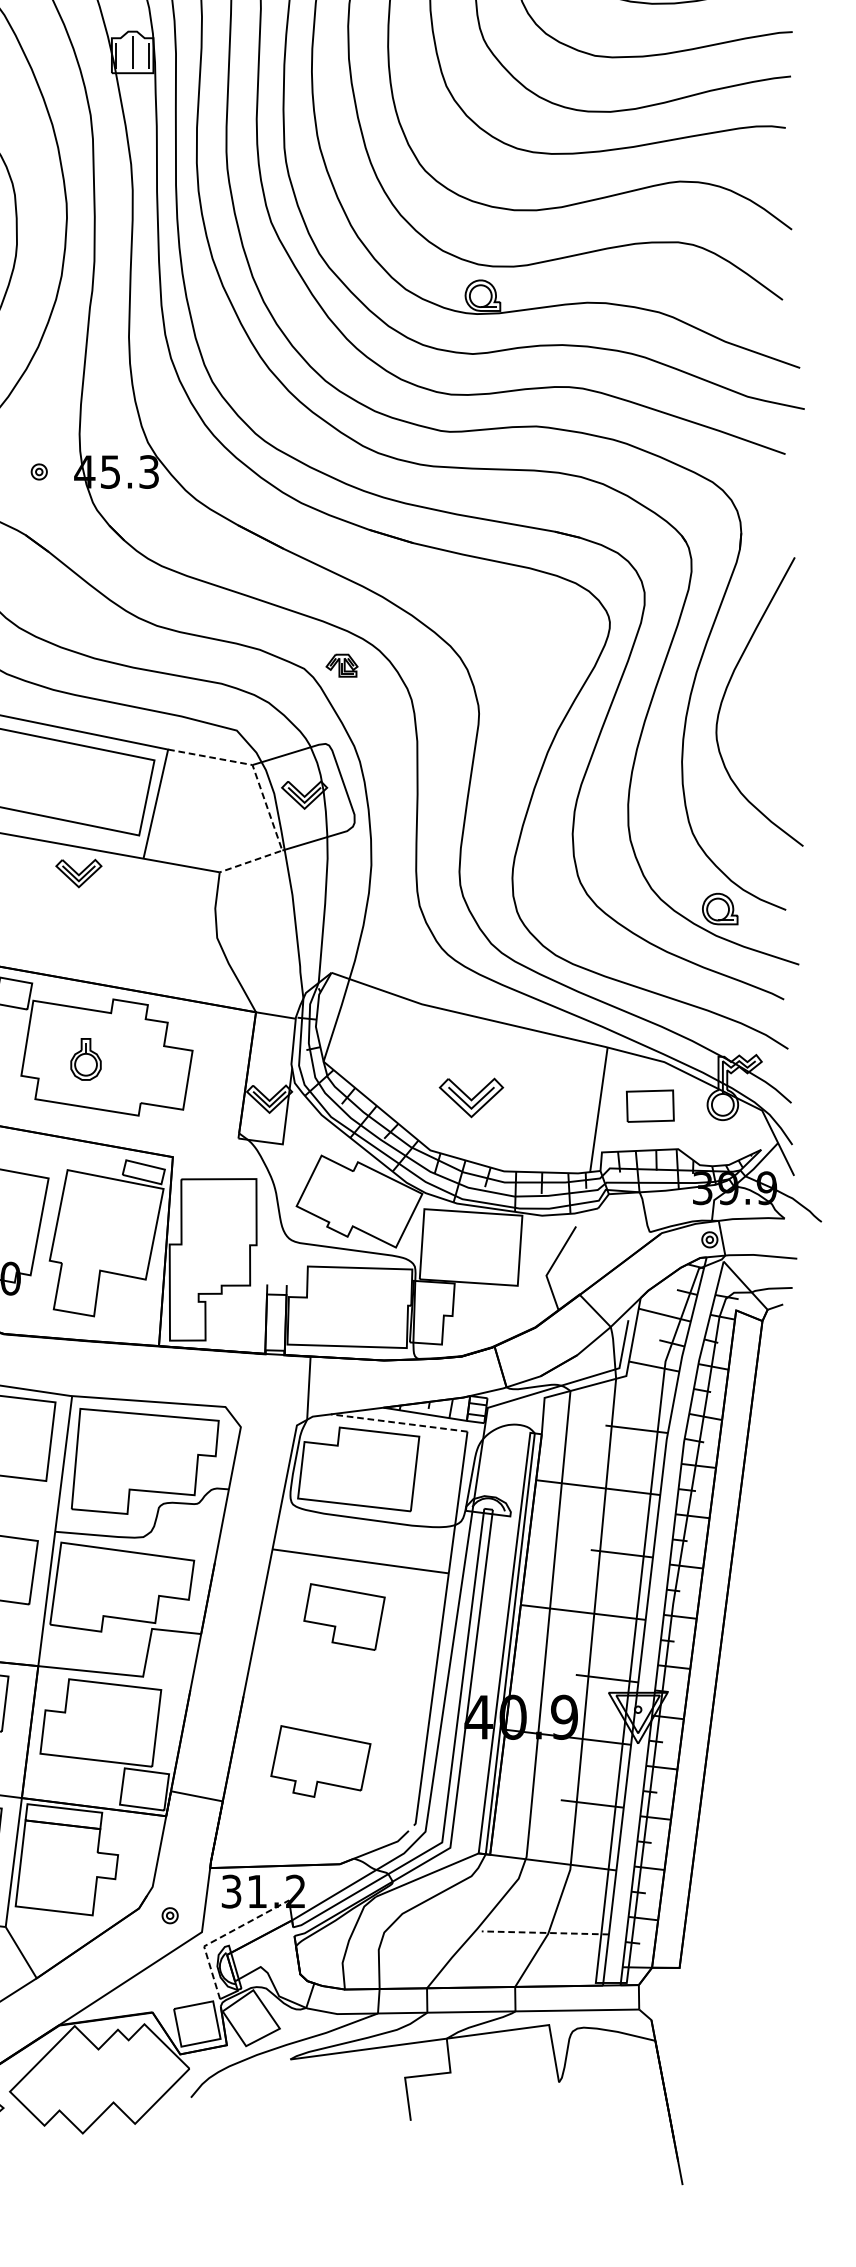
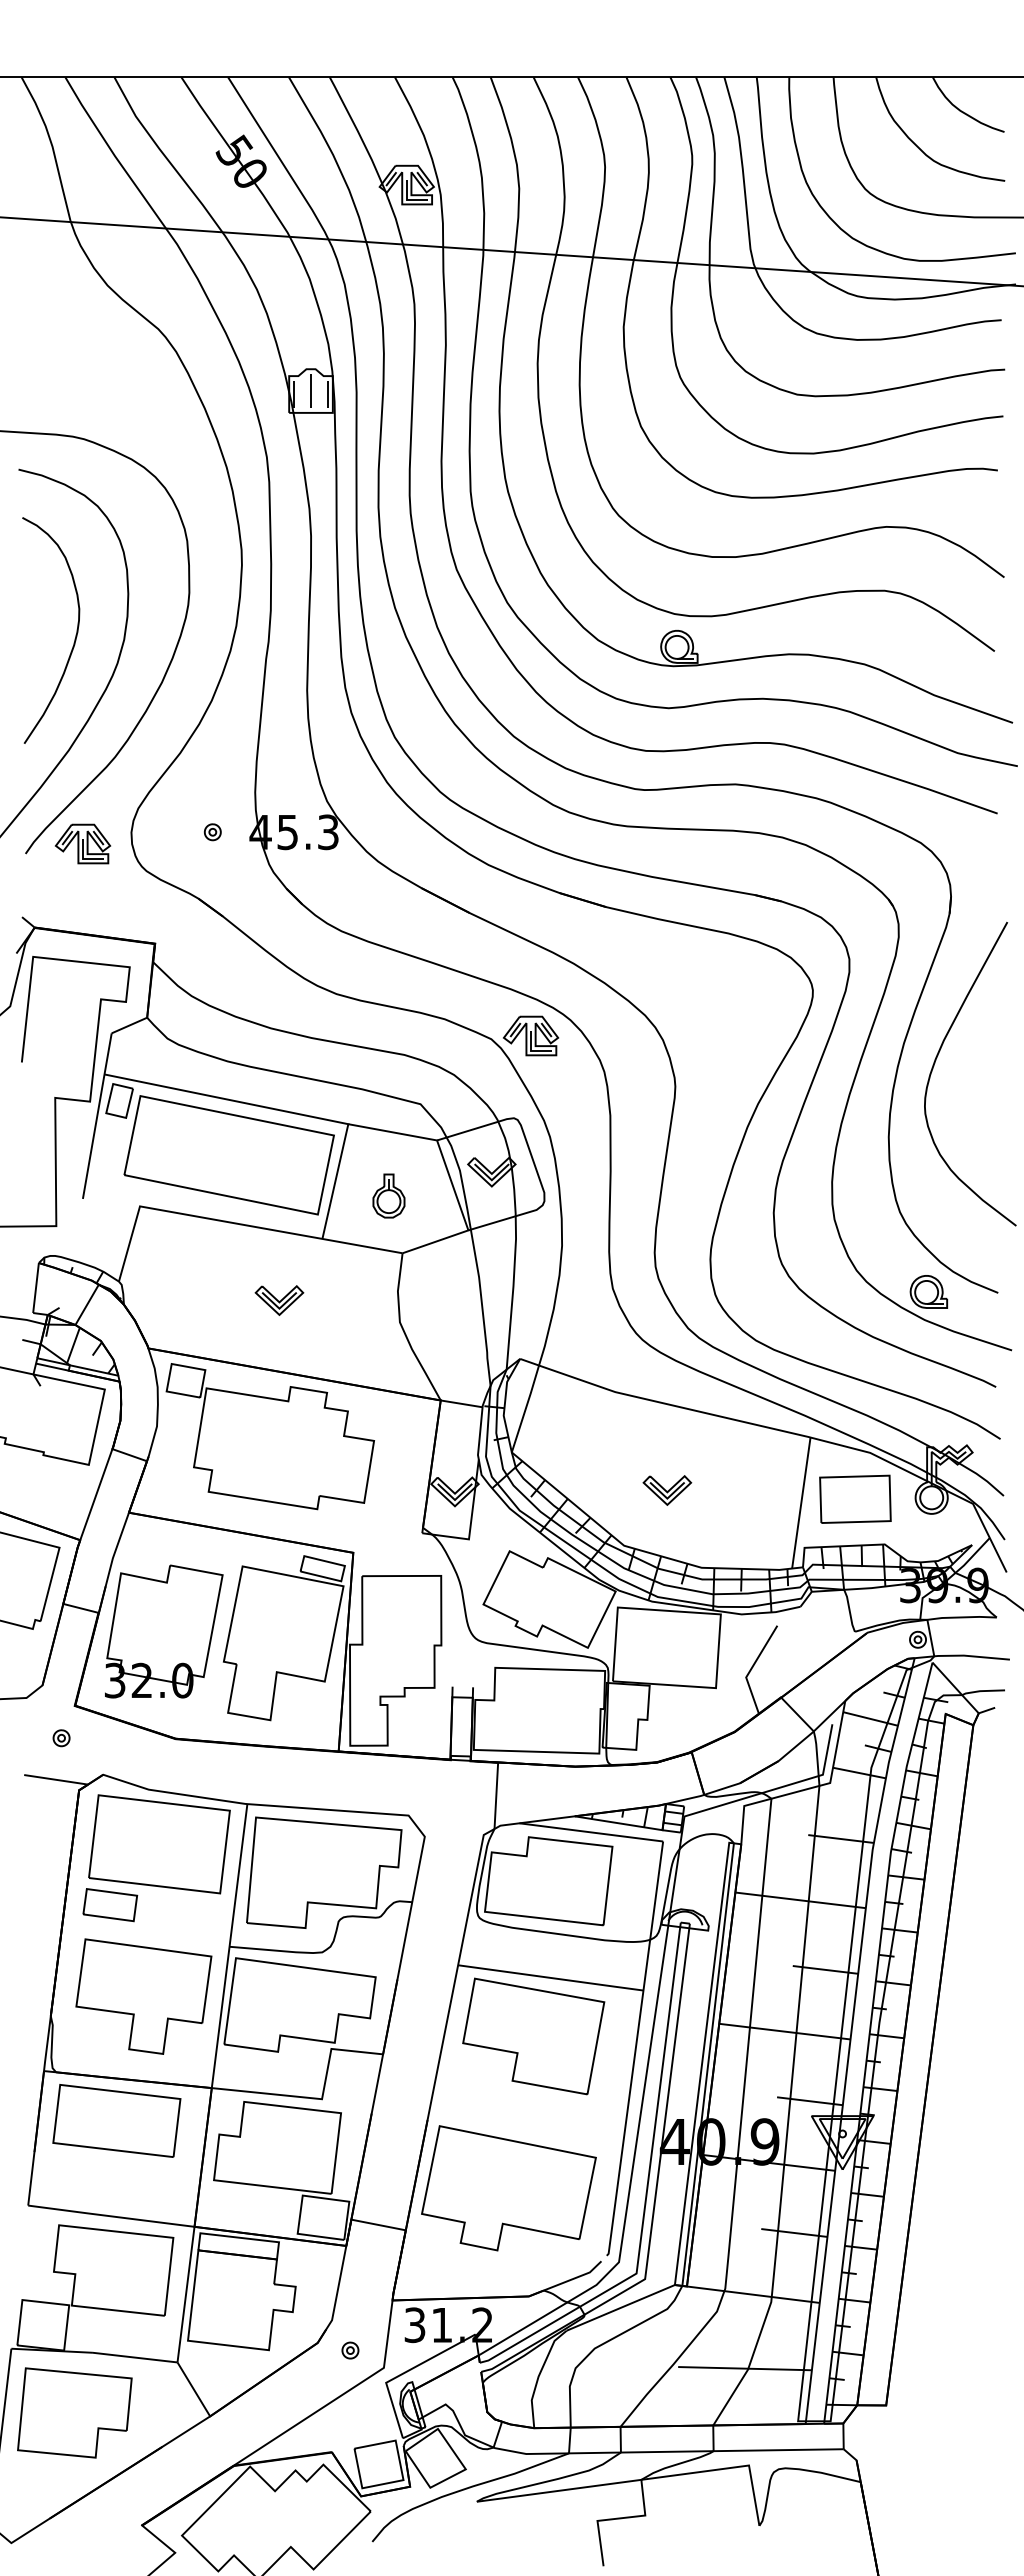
part: (342, 665) -> (531, 1035), size x1.67
line: (264, 799) -> (449, 1176), dashed -> solid
part: (78, 873) -> (279, 1300), moved
part: (85, 1058) -> (388, 1195), moved
part: (471, 1097) -> (667, 1490), size x0.71
part: (650, 1105) -> (855, 1498), size x1.43
line: (398, 1423) -> (590, 1832), dashed -> solid
part: (344, 1617) -> (533, 2036), size x1.67
part: (320, 1761) -> (508, 2188), size x1.67
line: (545, 1932) -> (745, 2368), dashed -> solid
line: (222, 1936) -> (405, 2372), dashed -> solid

